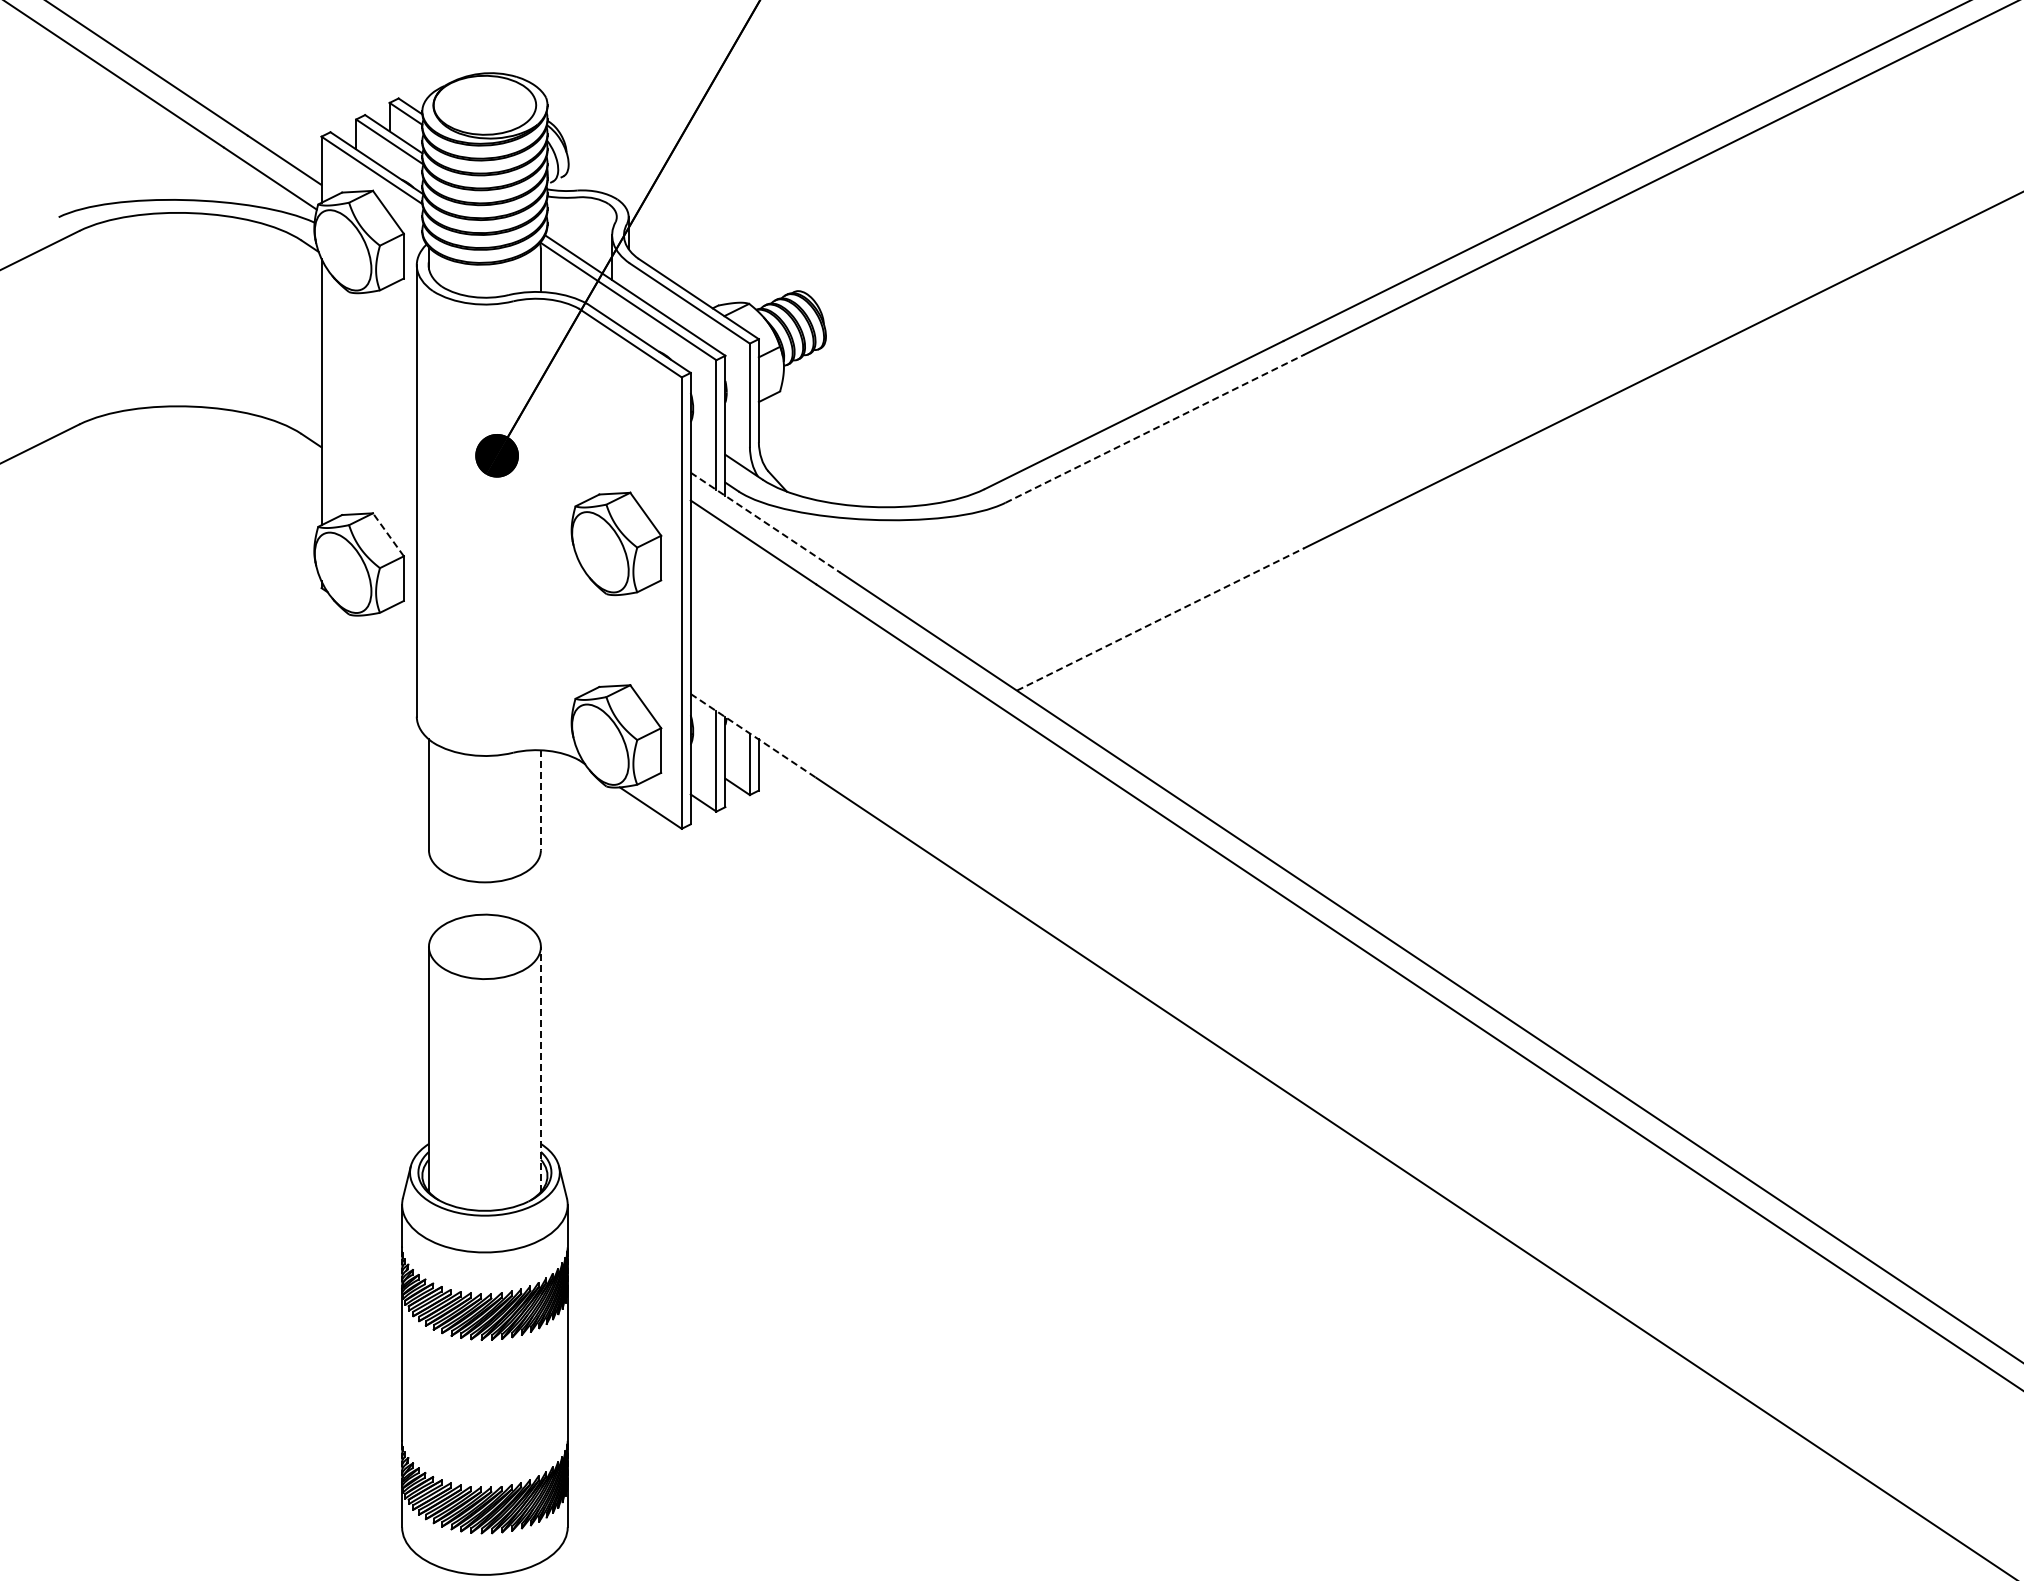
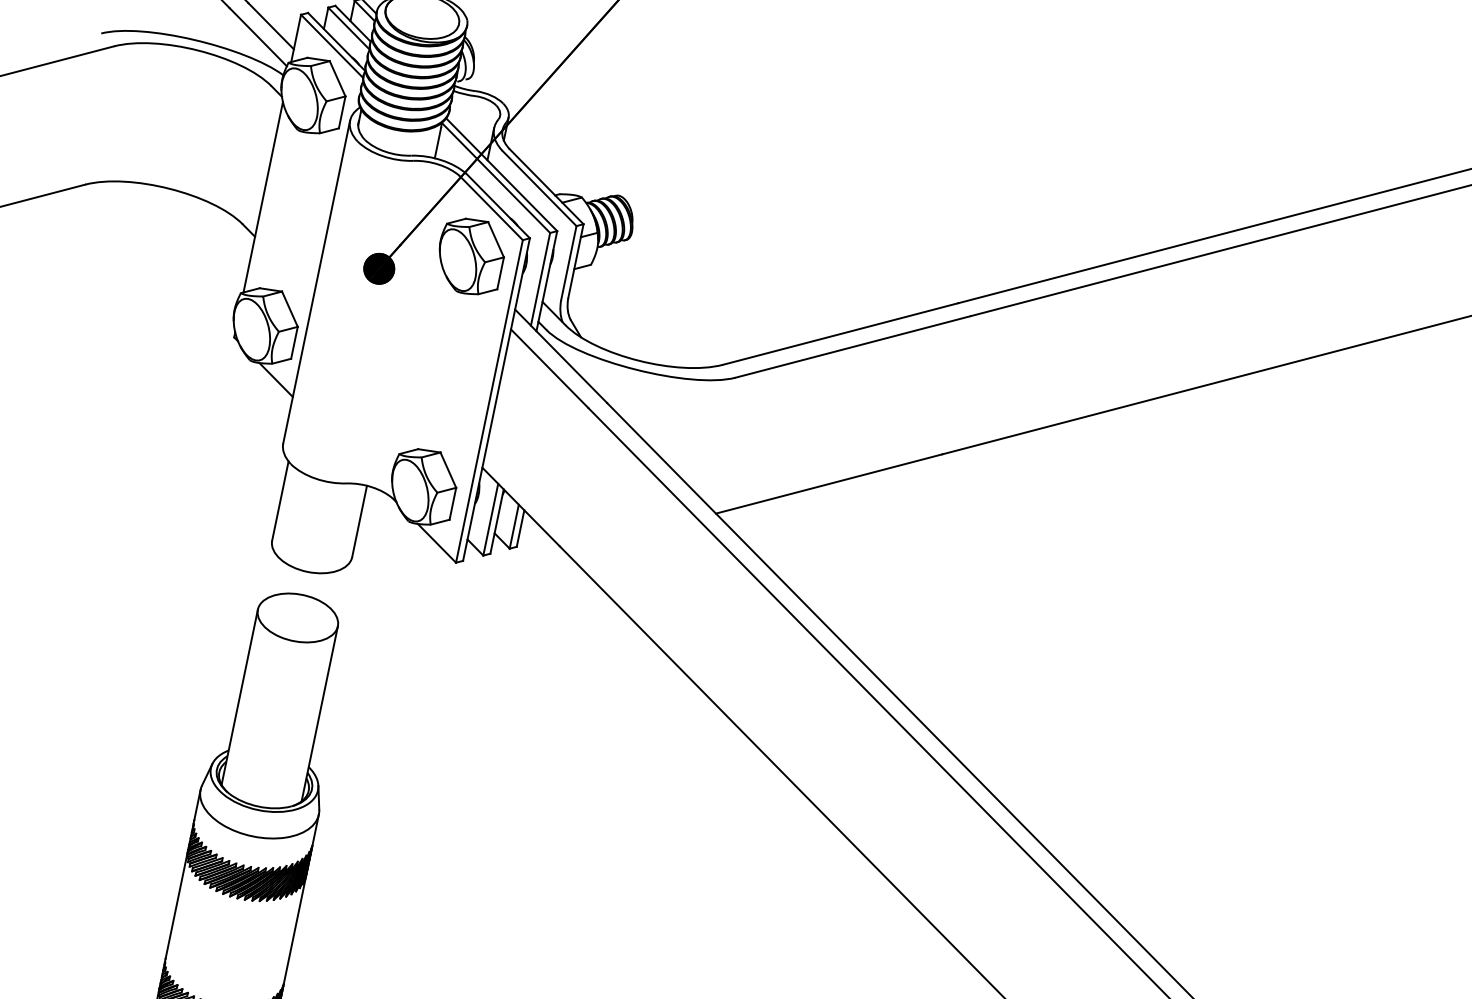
line: (1154, 428) -> (853, 346), dashed -> solid
line: (765, 522) -> (561, 356), dashed -> solid
line: (388, 534) -> (290, 309), dashed -> solid
part: (616, 543) -> (470, 256), moved
line: (1161, 619) -> (829, 484), dashed -> solid
line: (389, 633) -> (276, 379), added
line: (753, 735) -> (521, 506), dashed -> solid
line: (540, 800) -> (359, 521), dashed -> solid
line: (540, 1069) -> (319, 713), dashed -> solid

